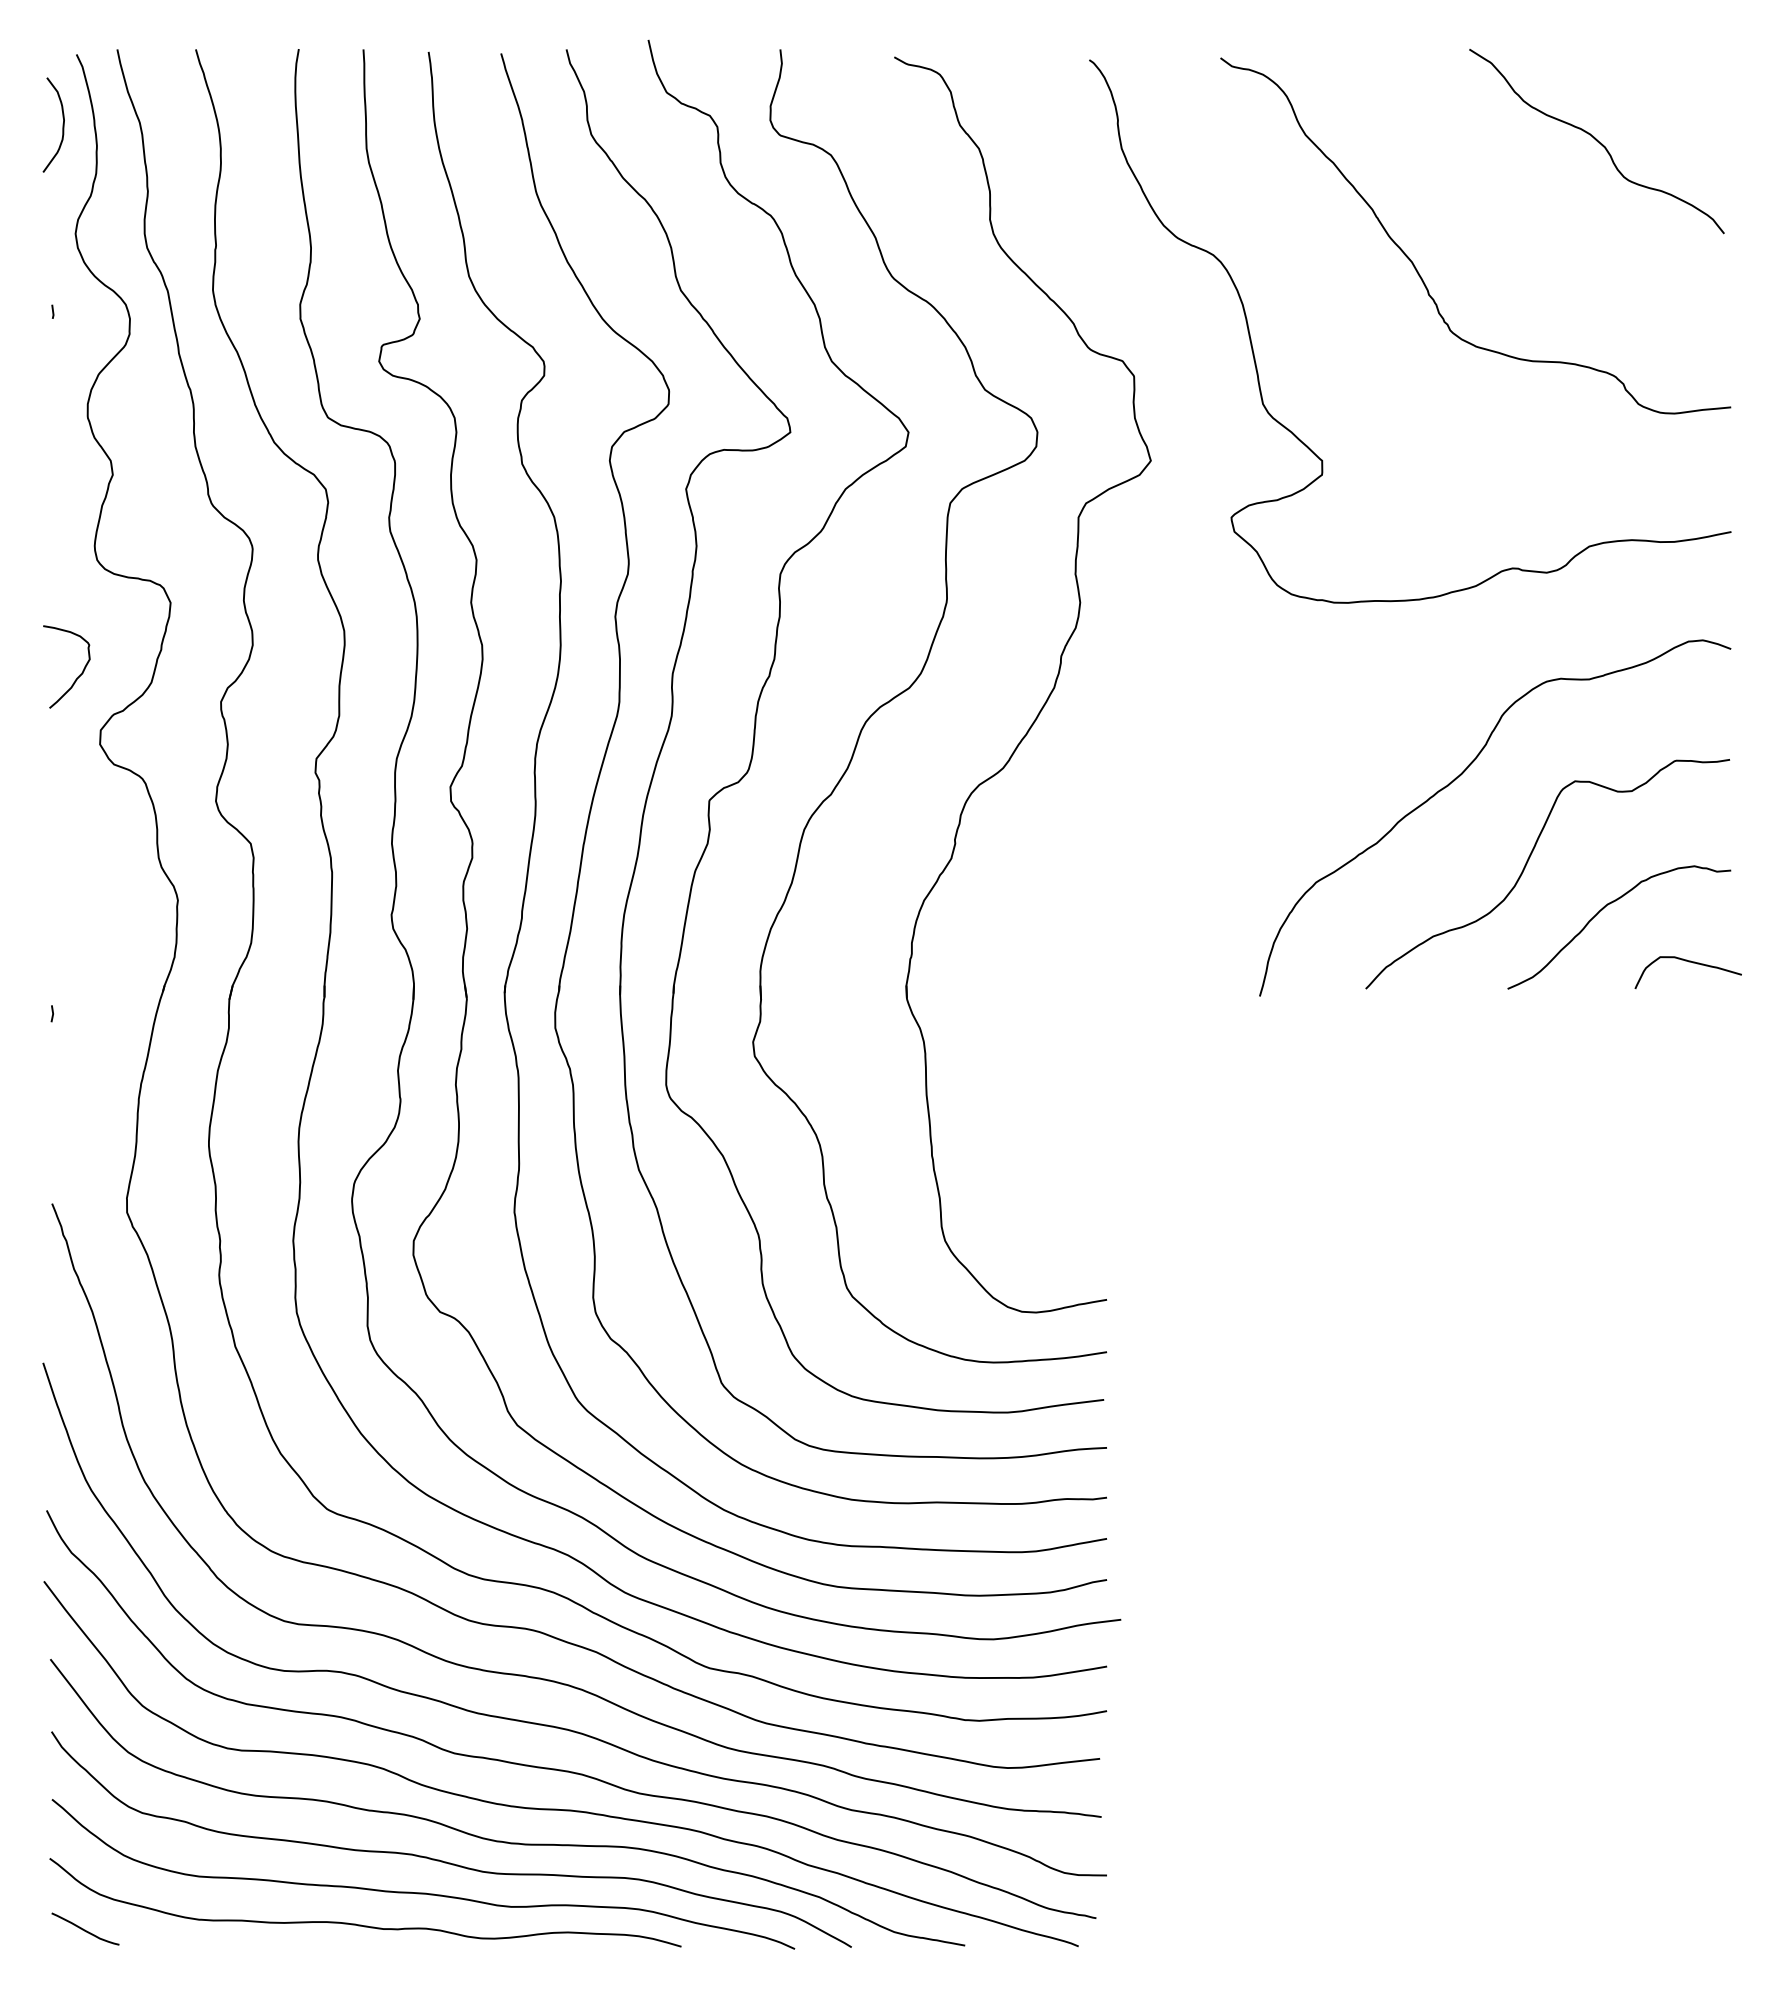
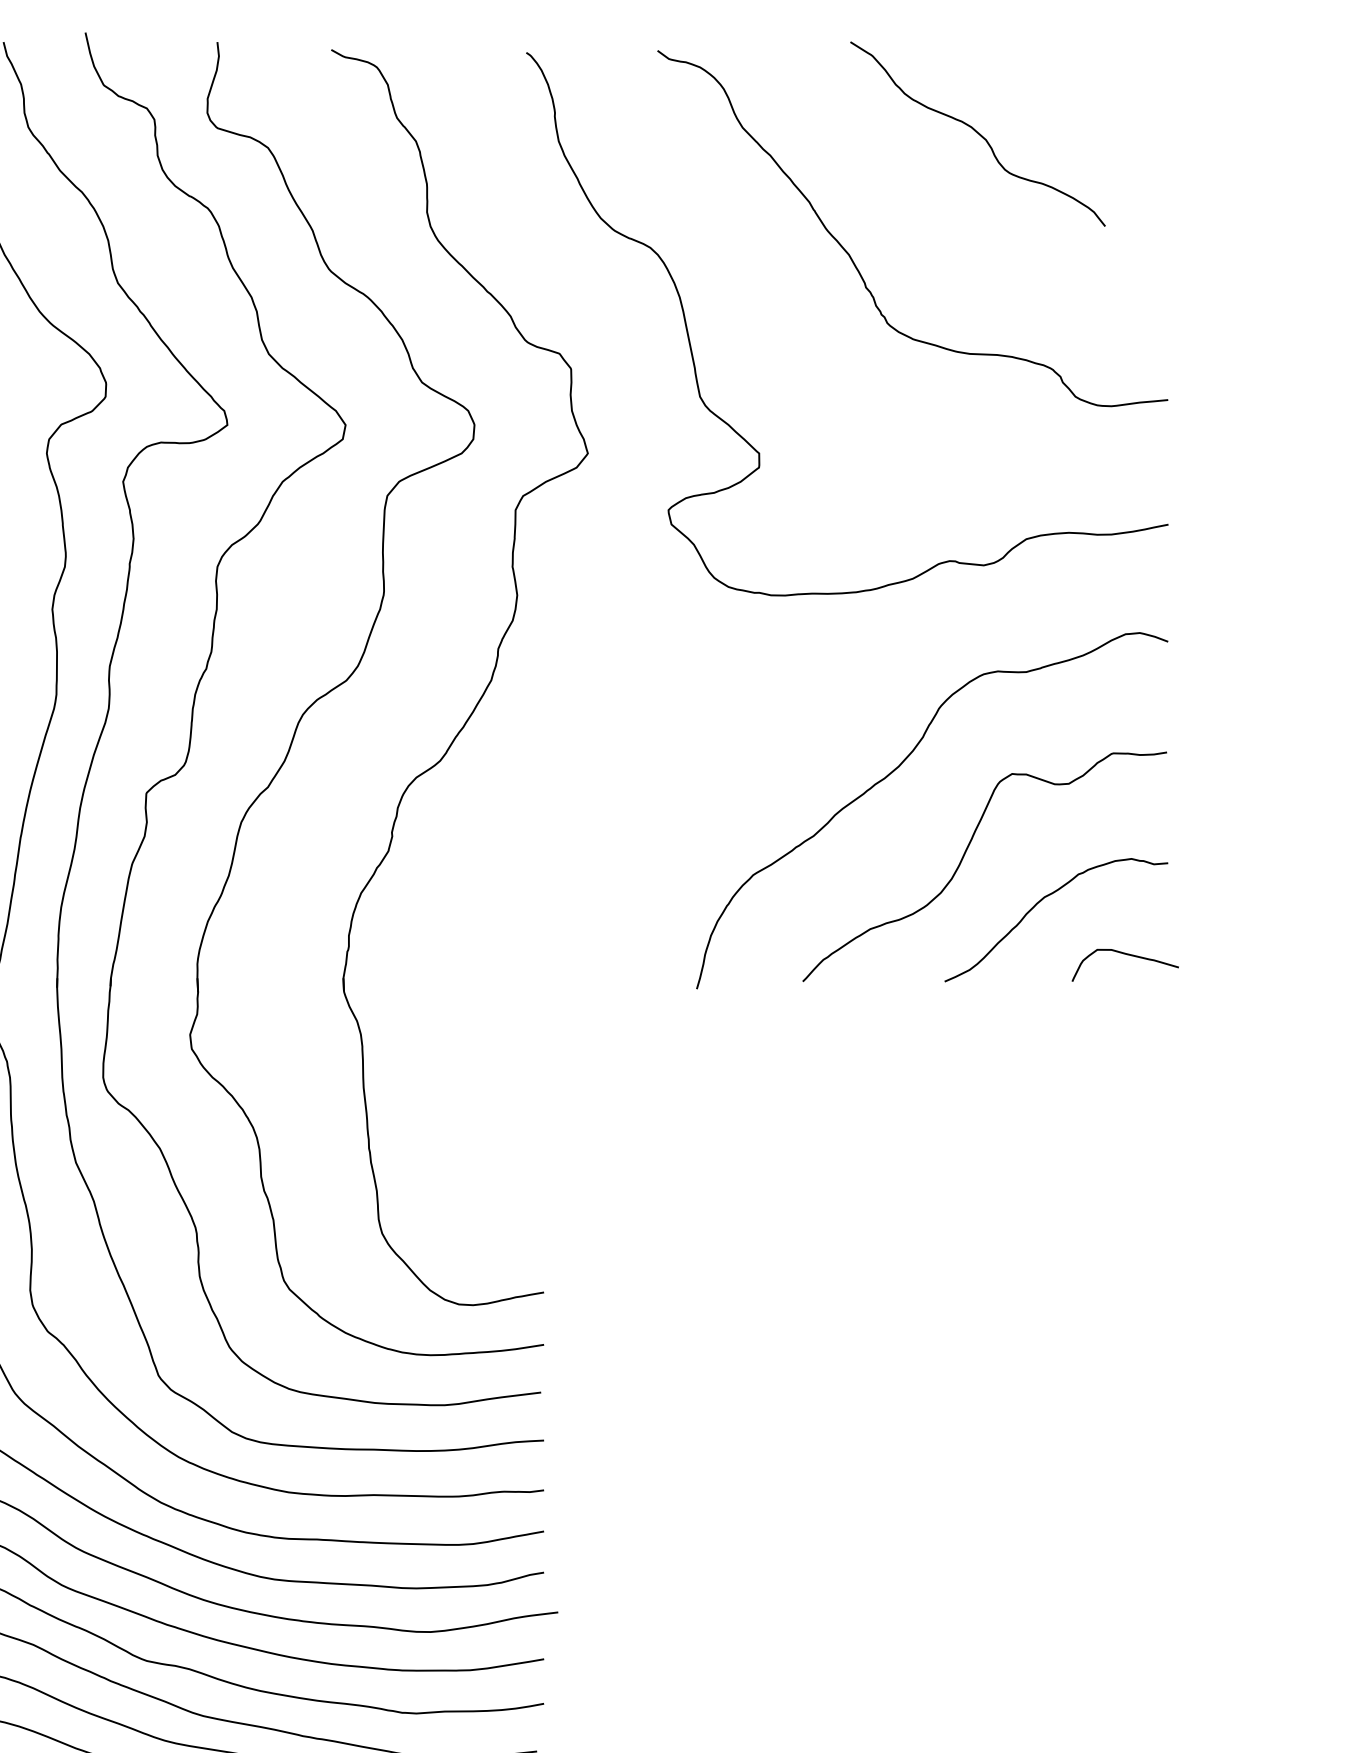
curve: (1596, 141) -> (977, 134), moved

